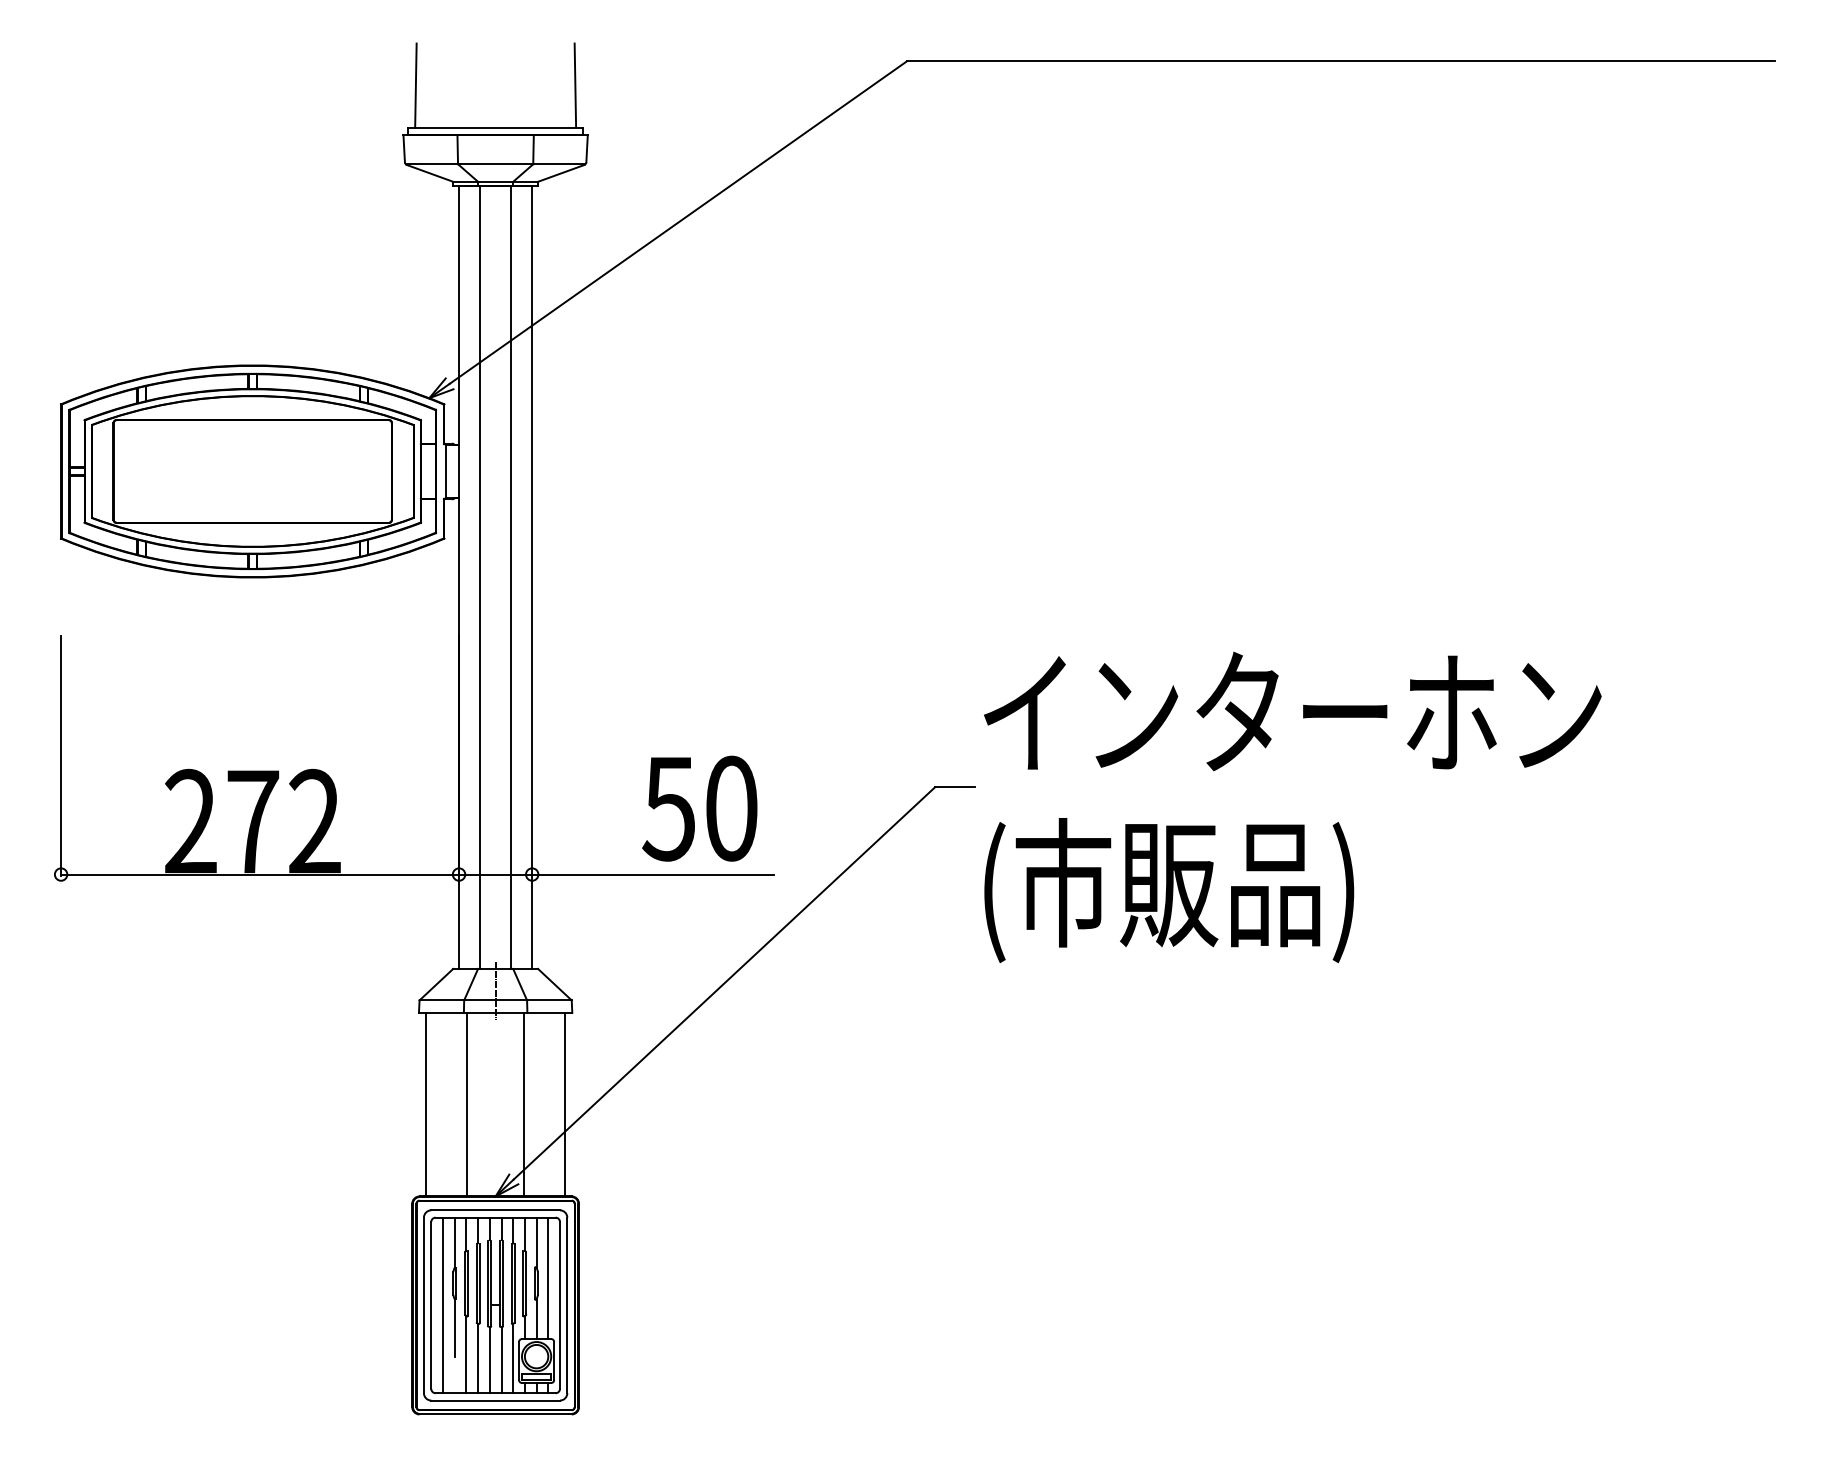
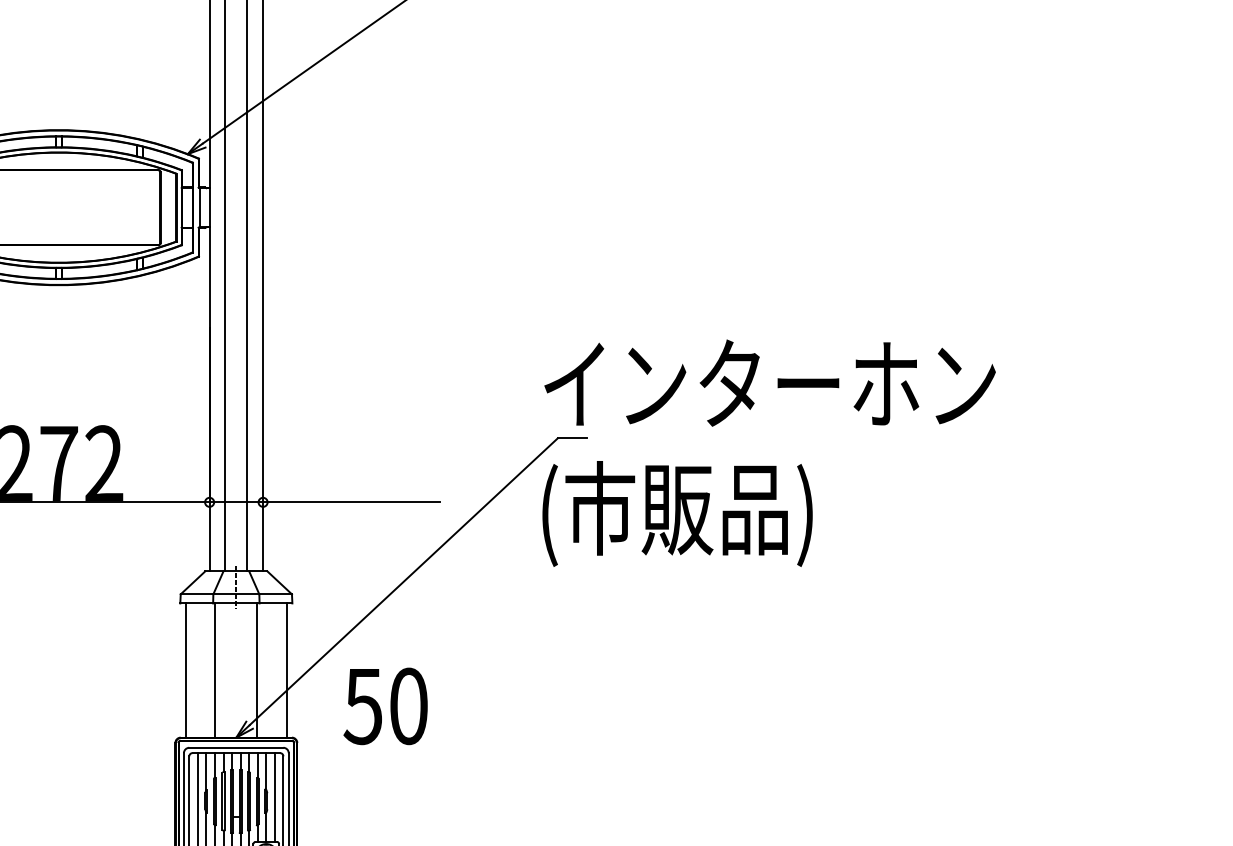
text: (1292, 711) -> (769, 383), moved
text: (699, 808) -> (385, 706), moved
text: (1169, 890) -> (677, 513), moved

